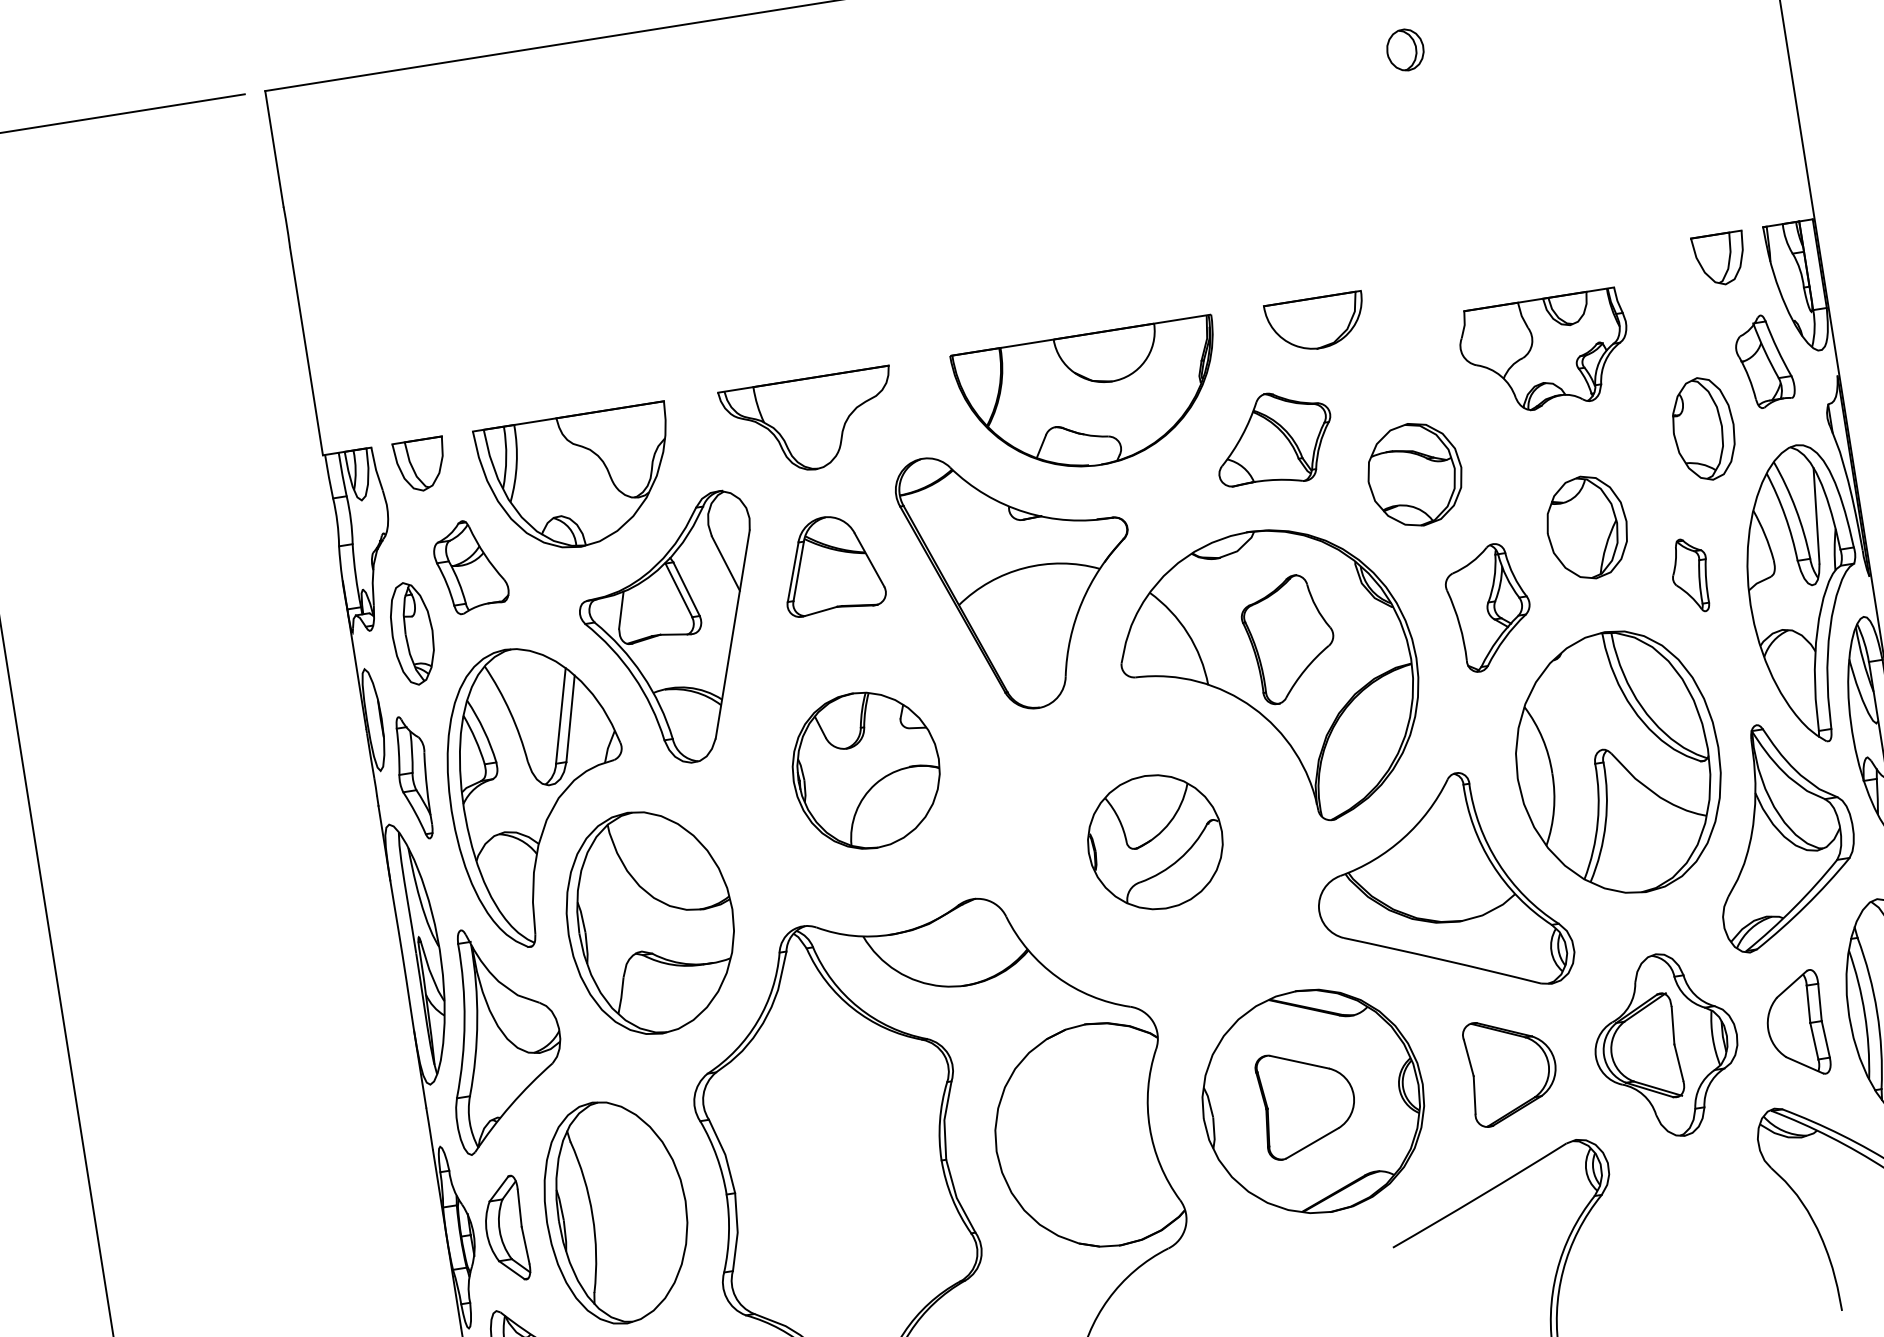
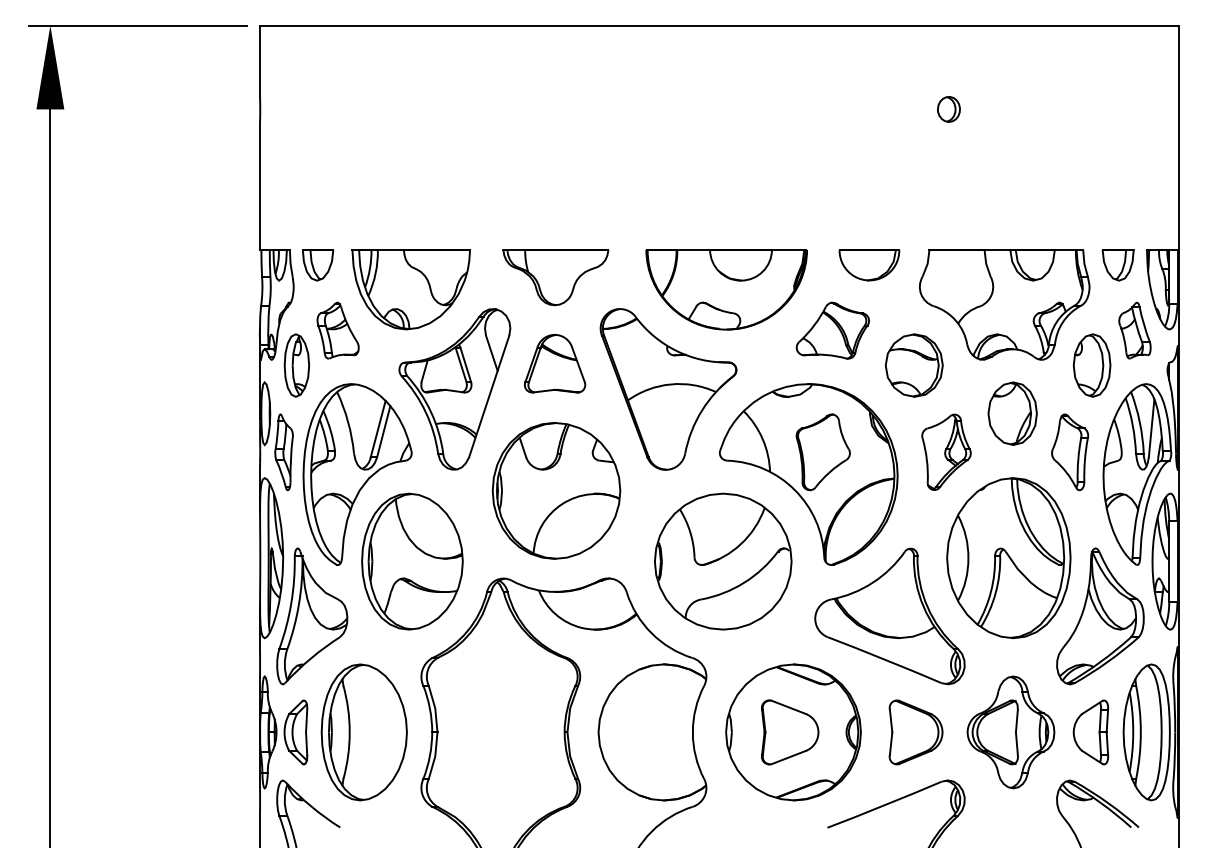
part: (1545, 352) -> (1004, 304), size x1.67
part: (1691, 575) -> (1070, 452), size x1.67
part: (866, 769) -> (556, 490), size x1.43
part: (1155, 842) -> (723, 561), size x1.67

